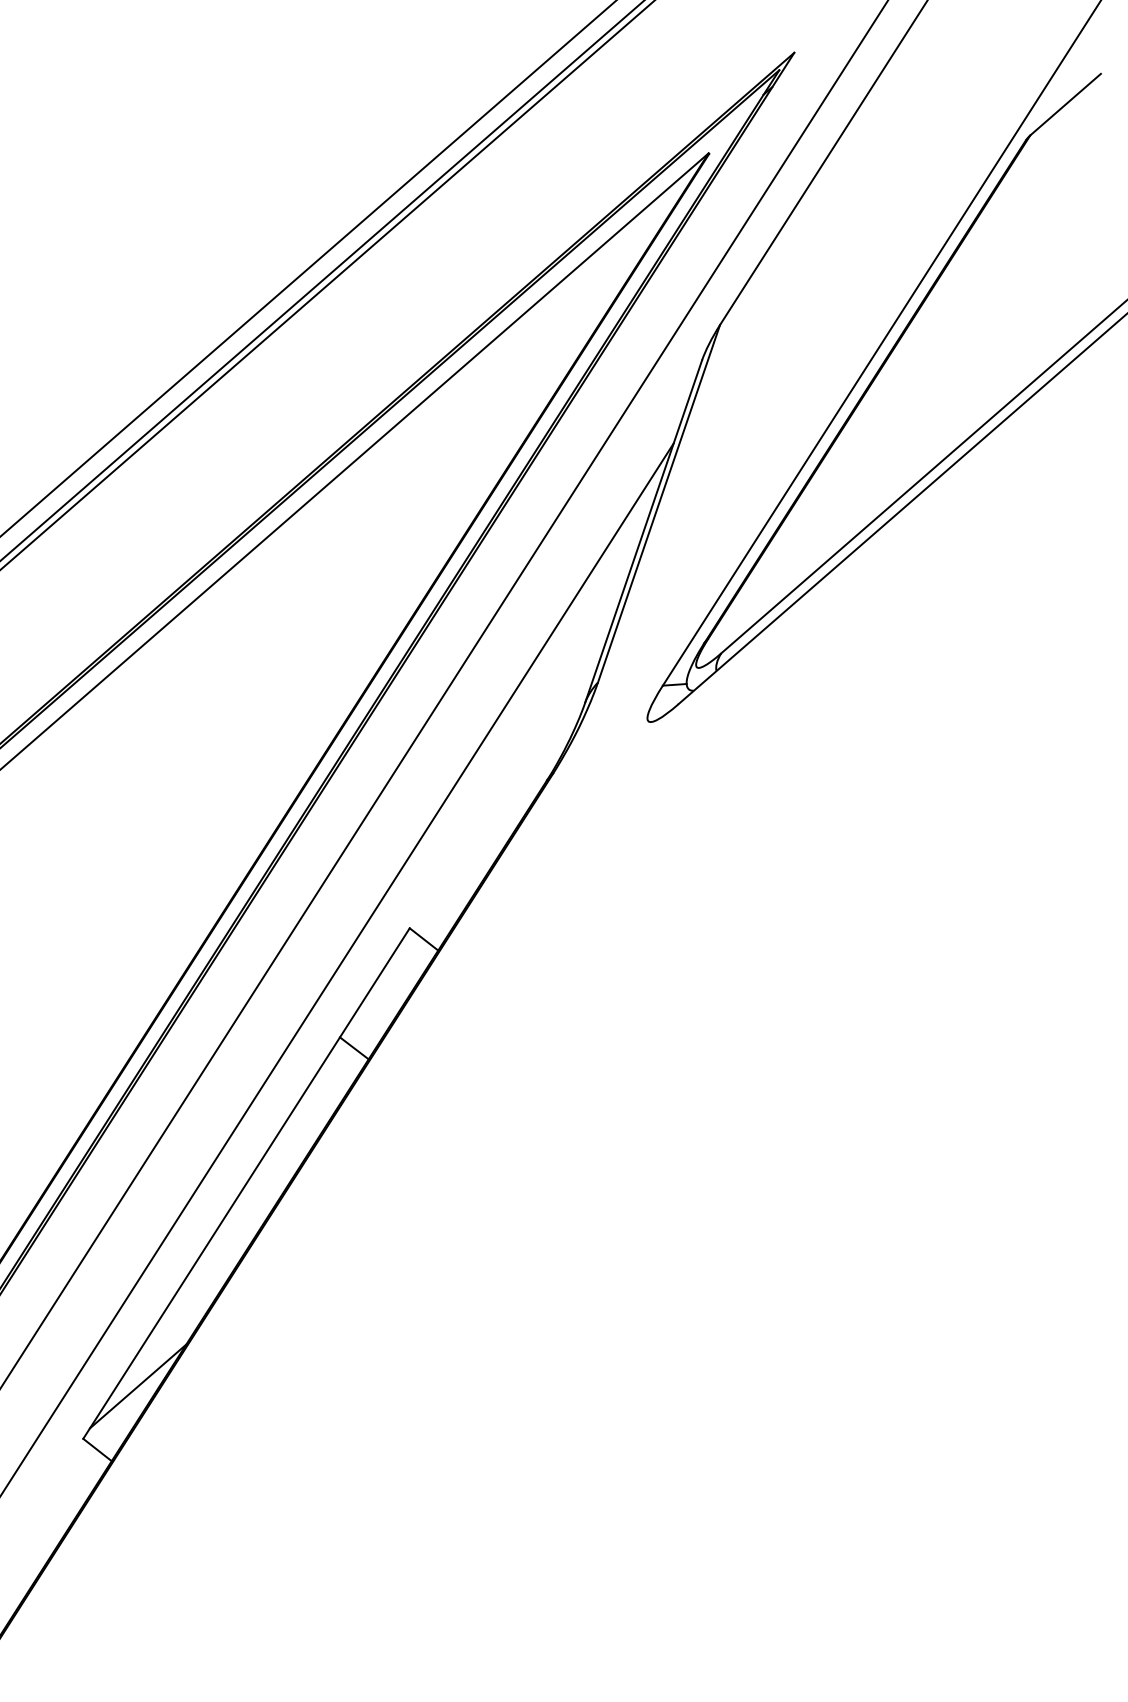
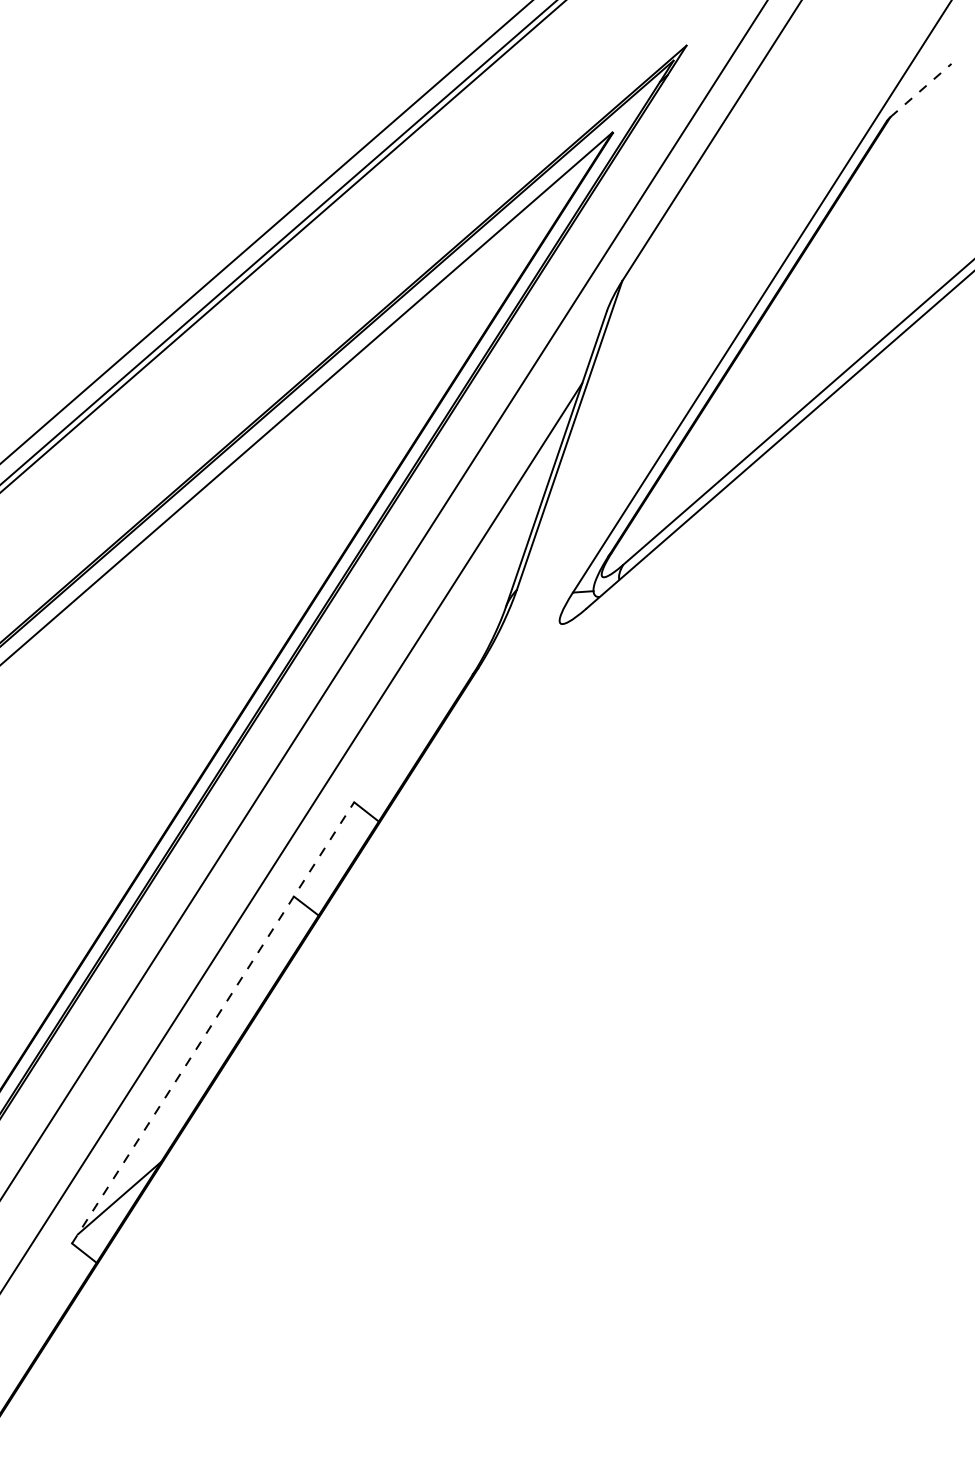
line: (1065, 104) -> (920, 90), solid -> dashed
line: (246, 1183) -> (213, 1022), solid -> dashed

